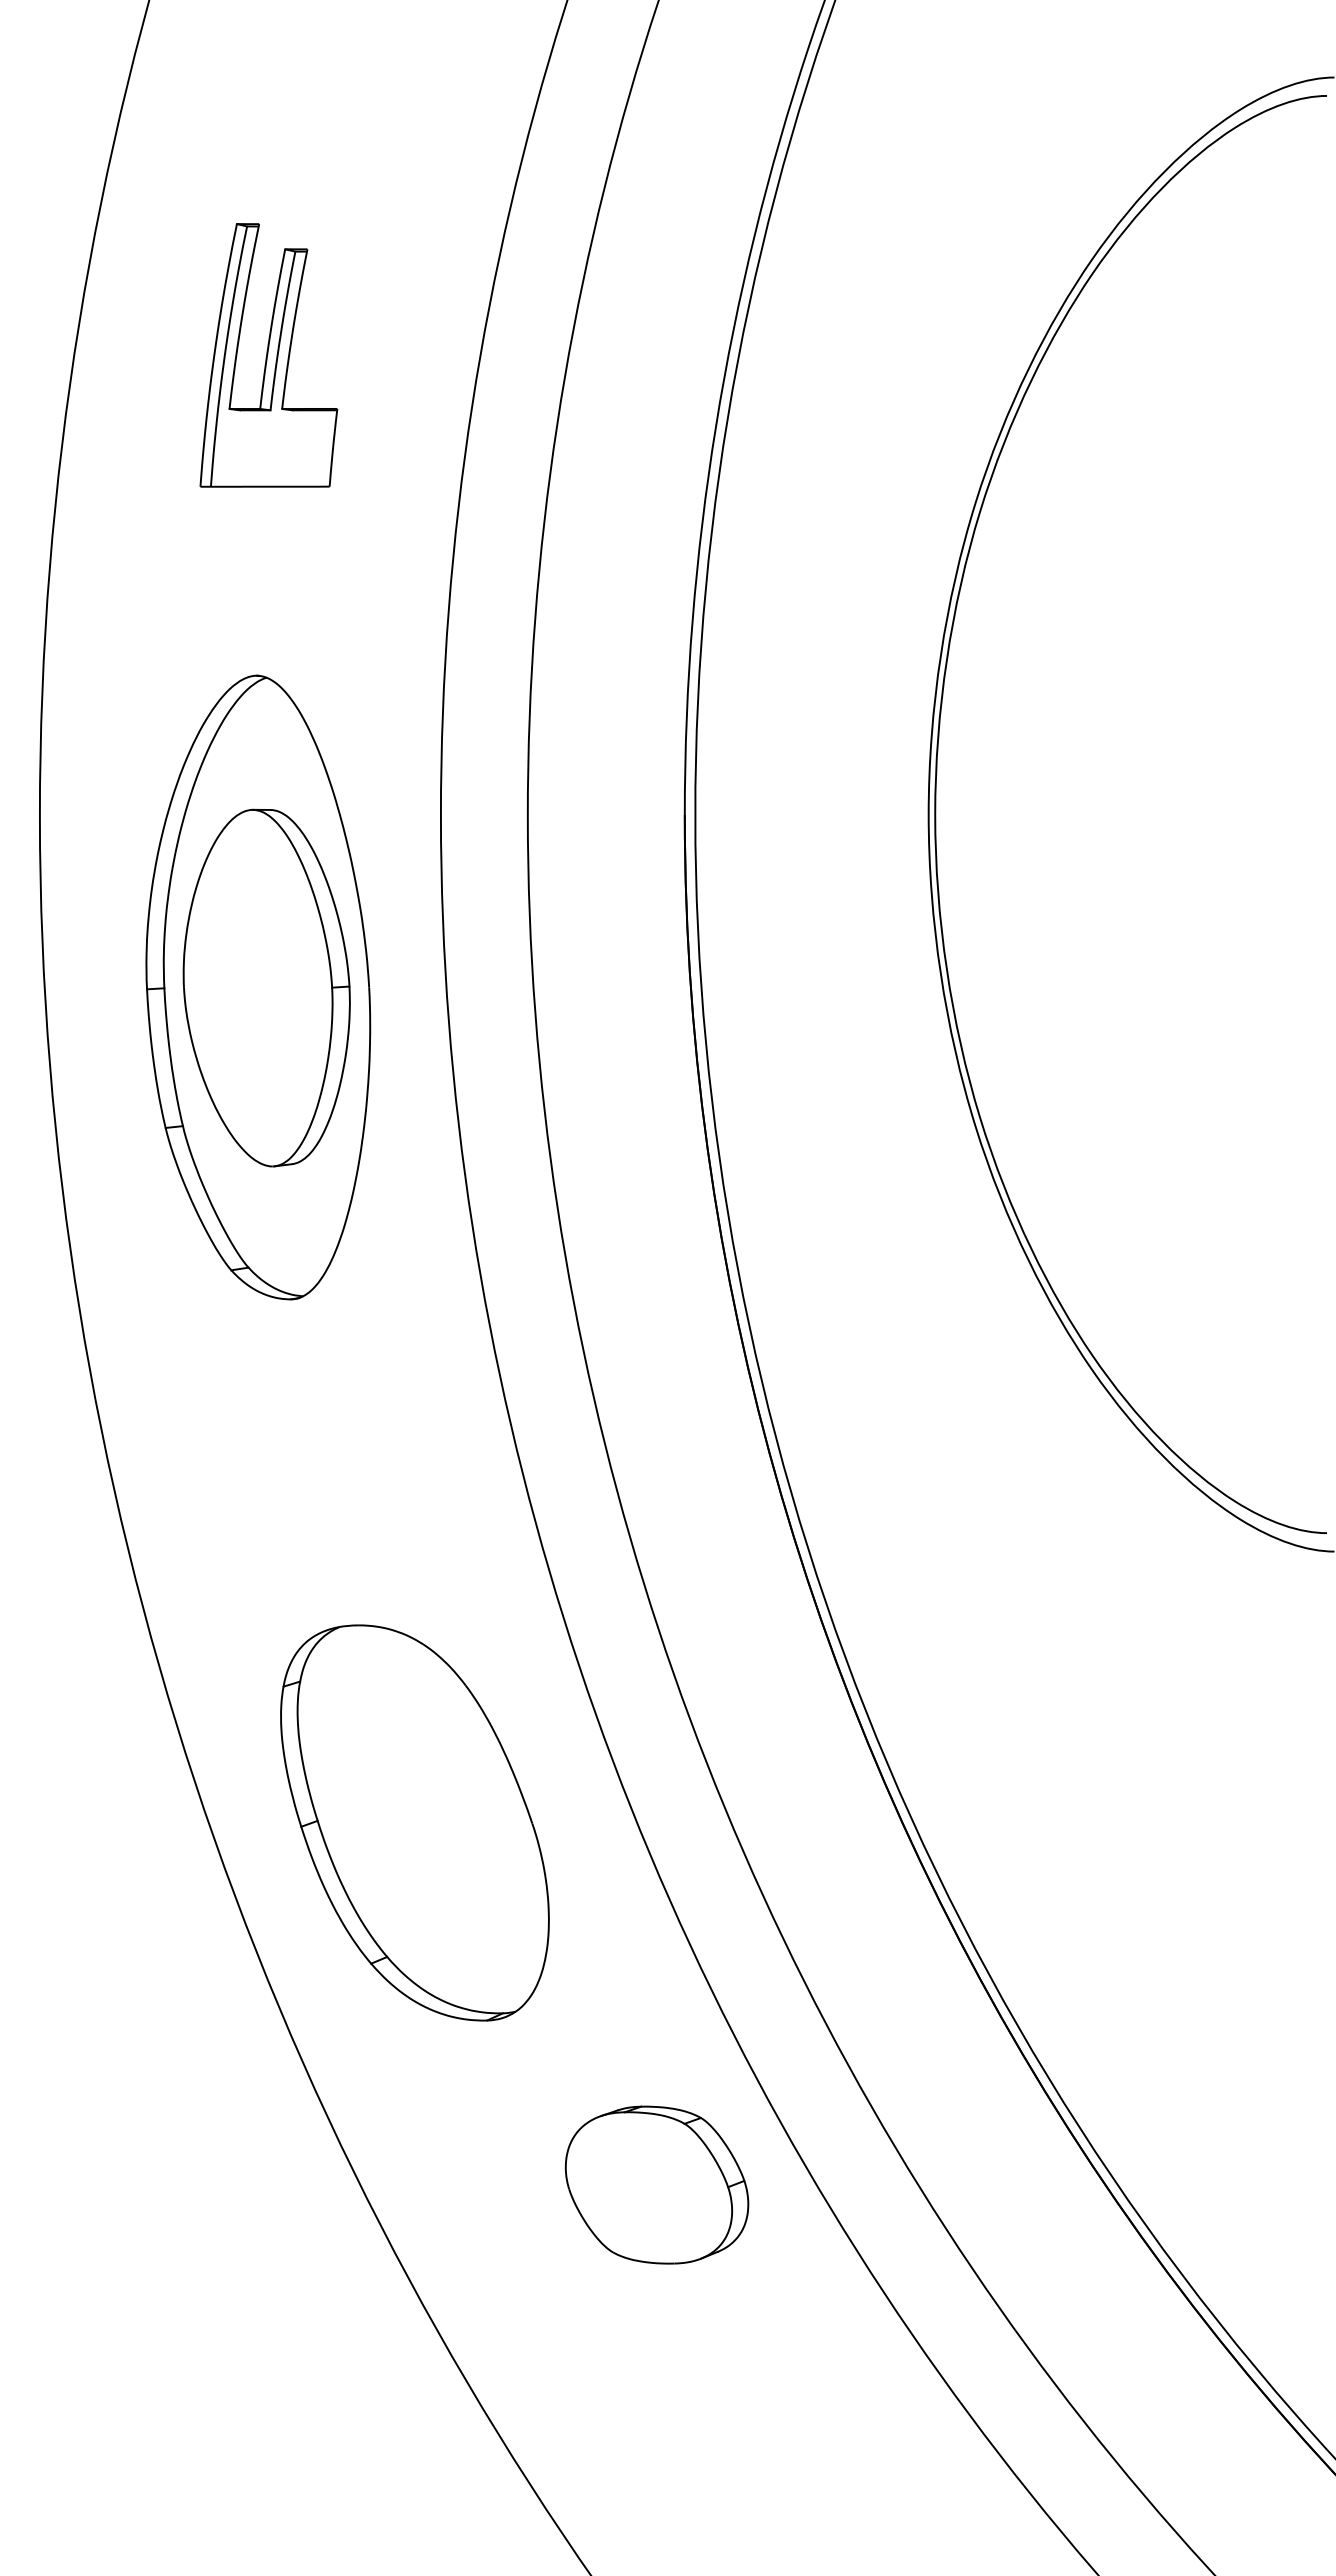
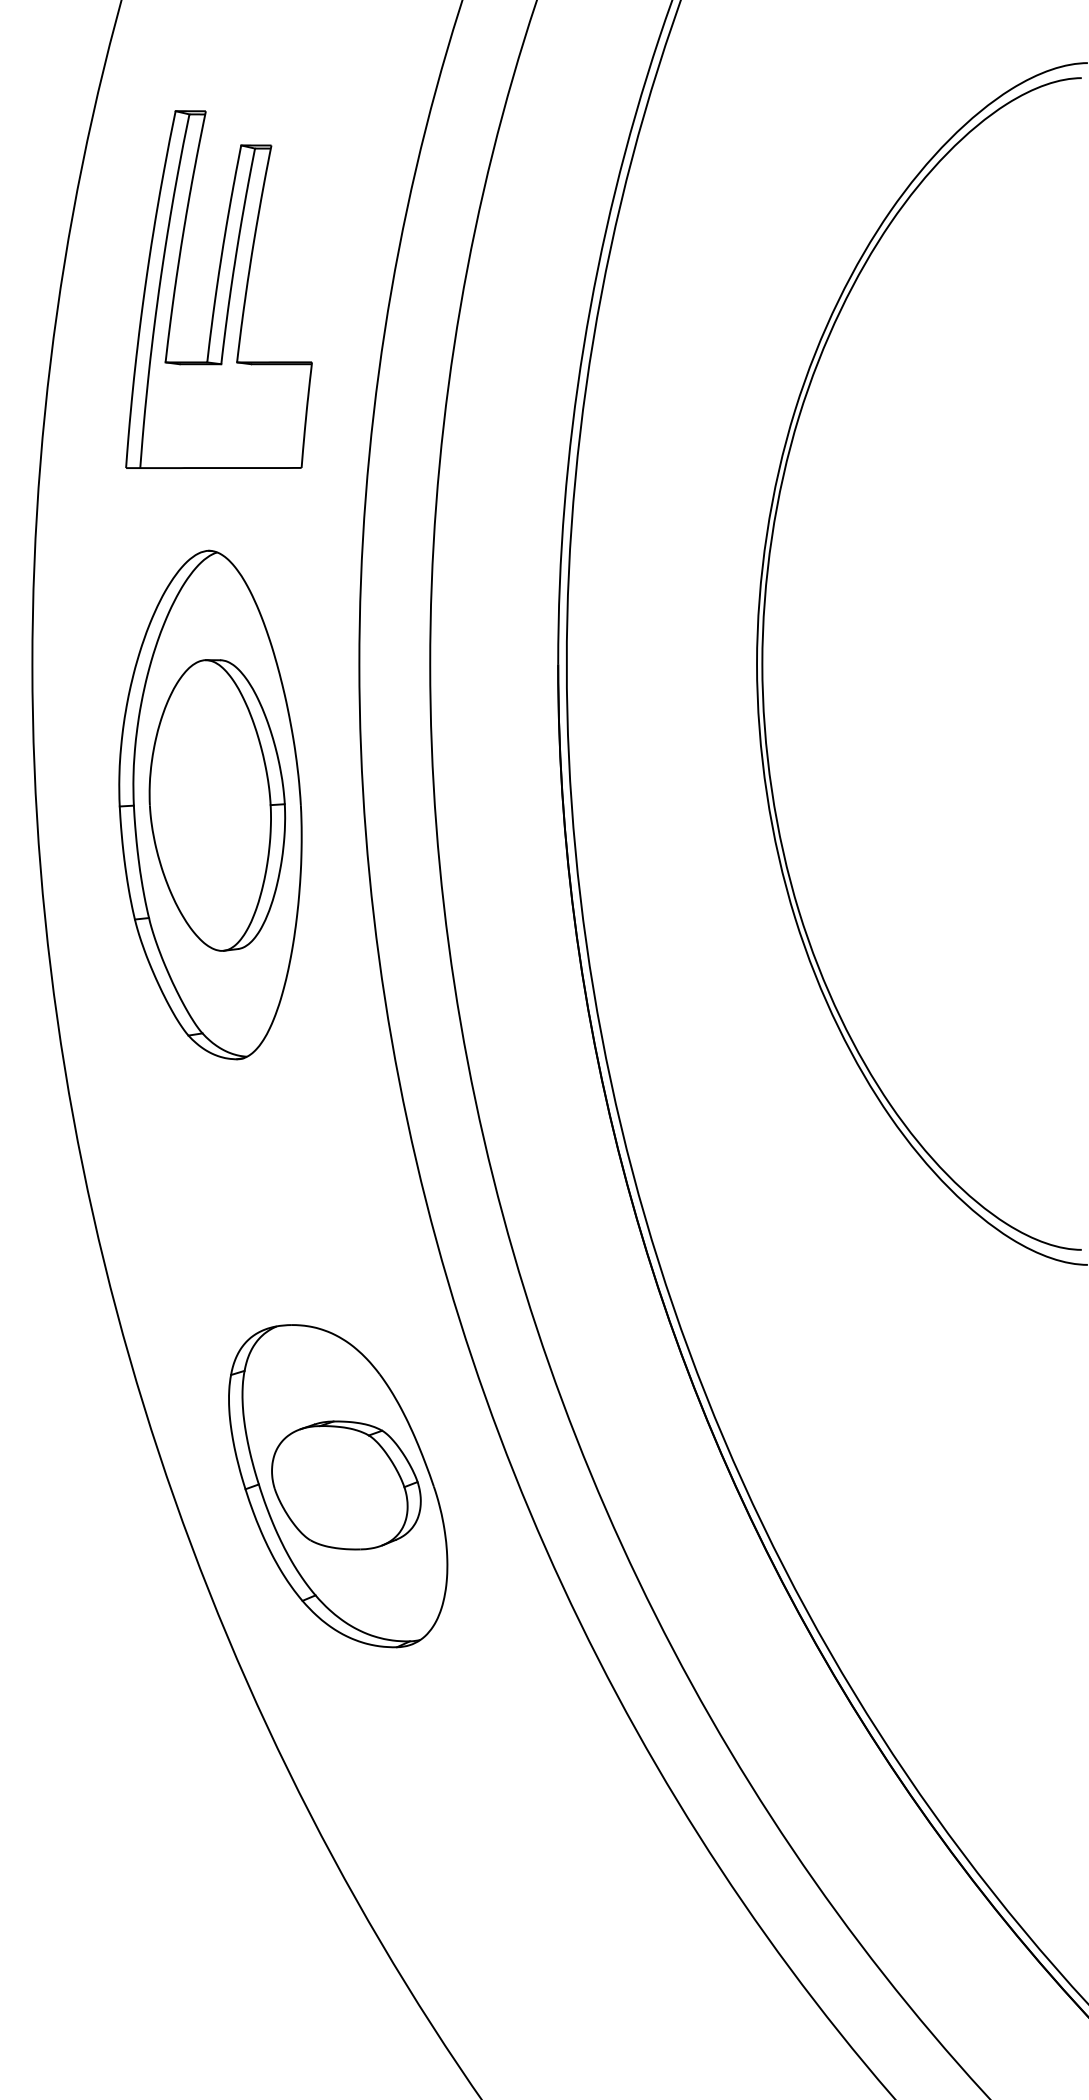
part: (268, 355) -> (218, 289), size x1.67
part: (656, 2184) -> (345, 1484), moved

